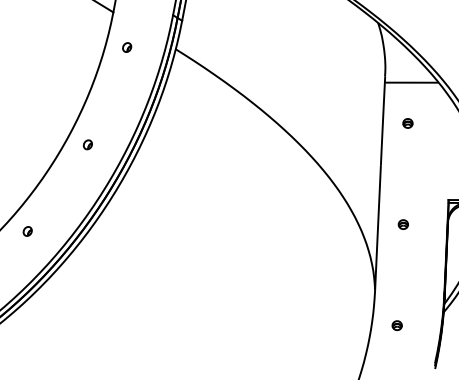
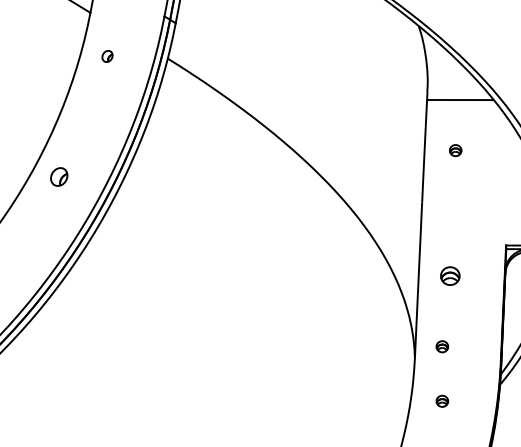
part: (87, 144) -> (58, 176), size x1.6
part: (402, 224) -> (448, 275), size x1.6
part: (396, 281) -> (441, 346), added

